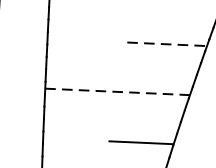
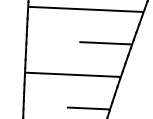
line: (168, 44) -> (106, 43), dashed -> solid
line: (116, 91) -> (72, 74), dashed -> solid

